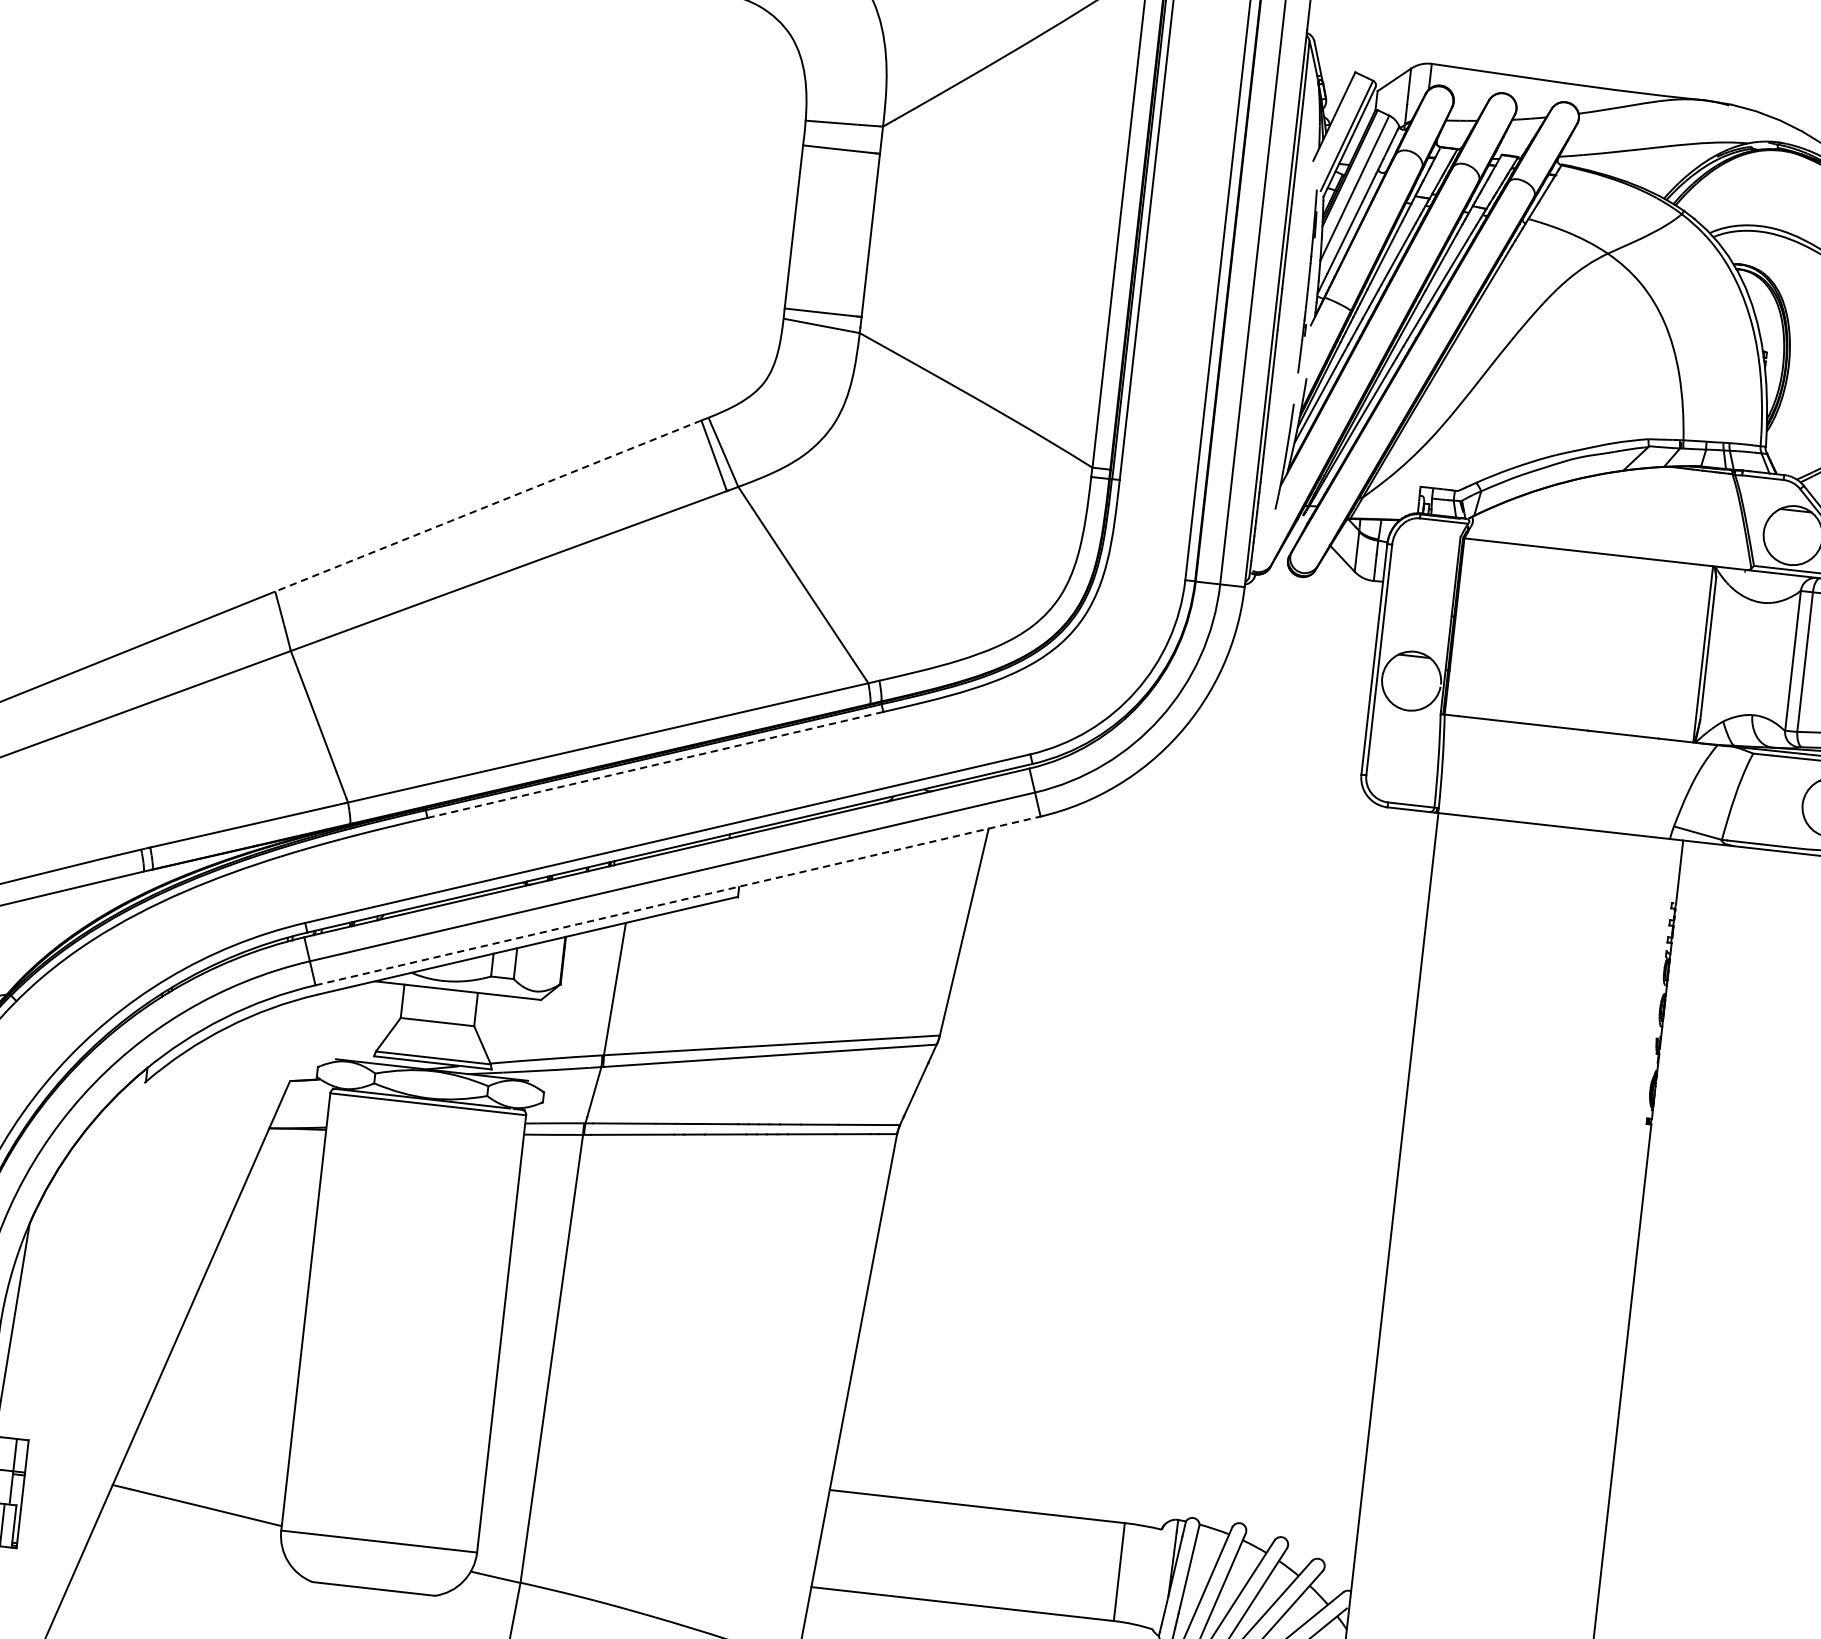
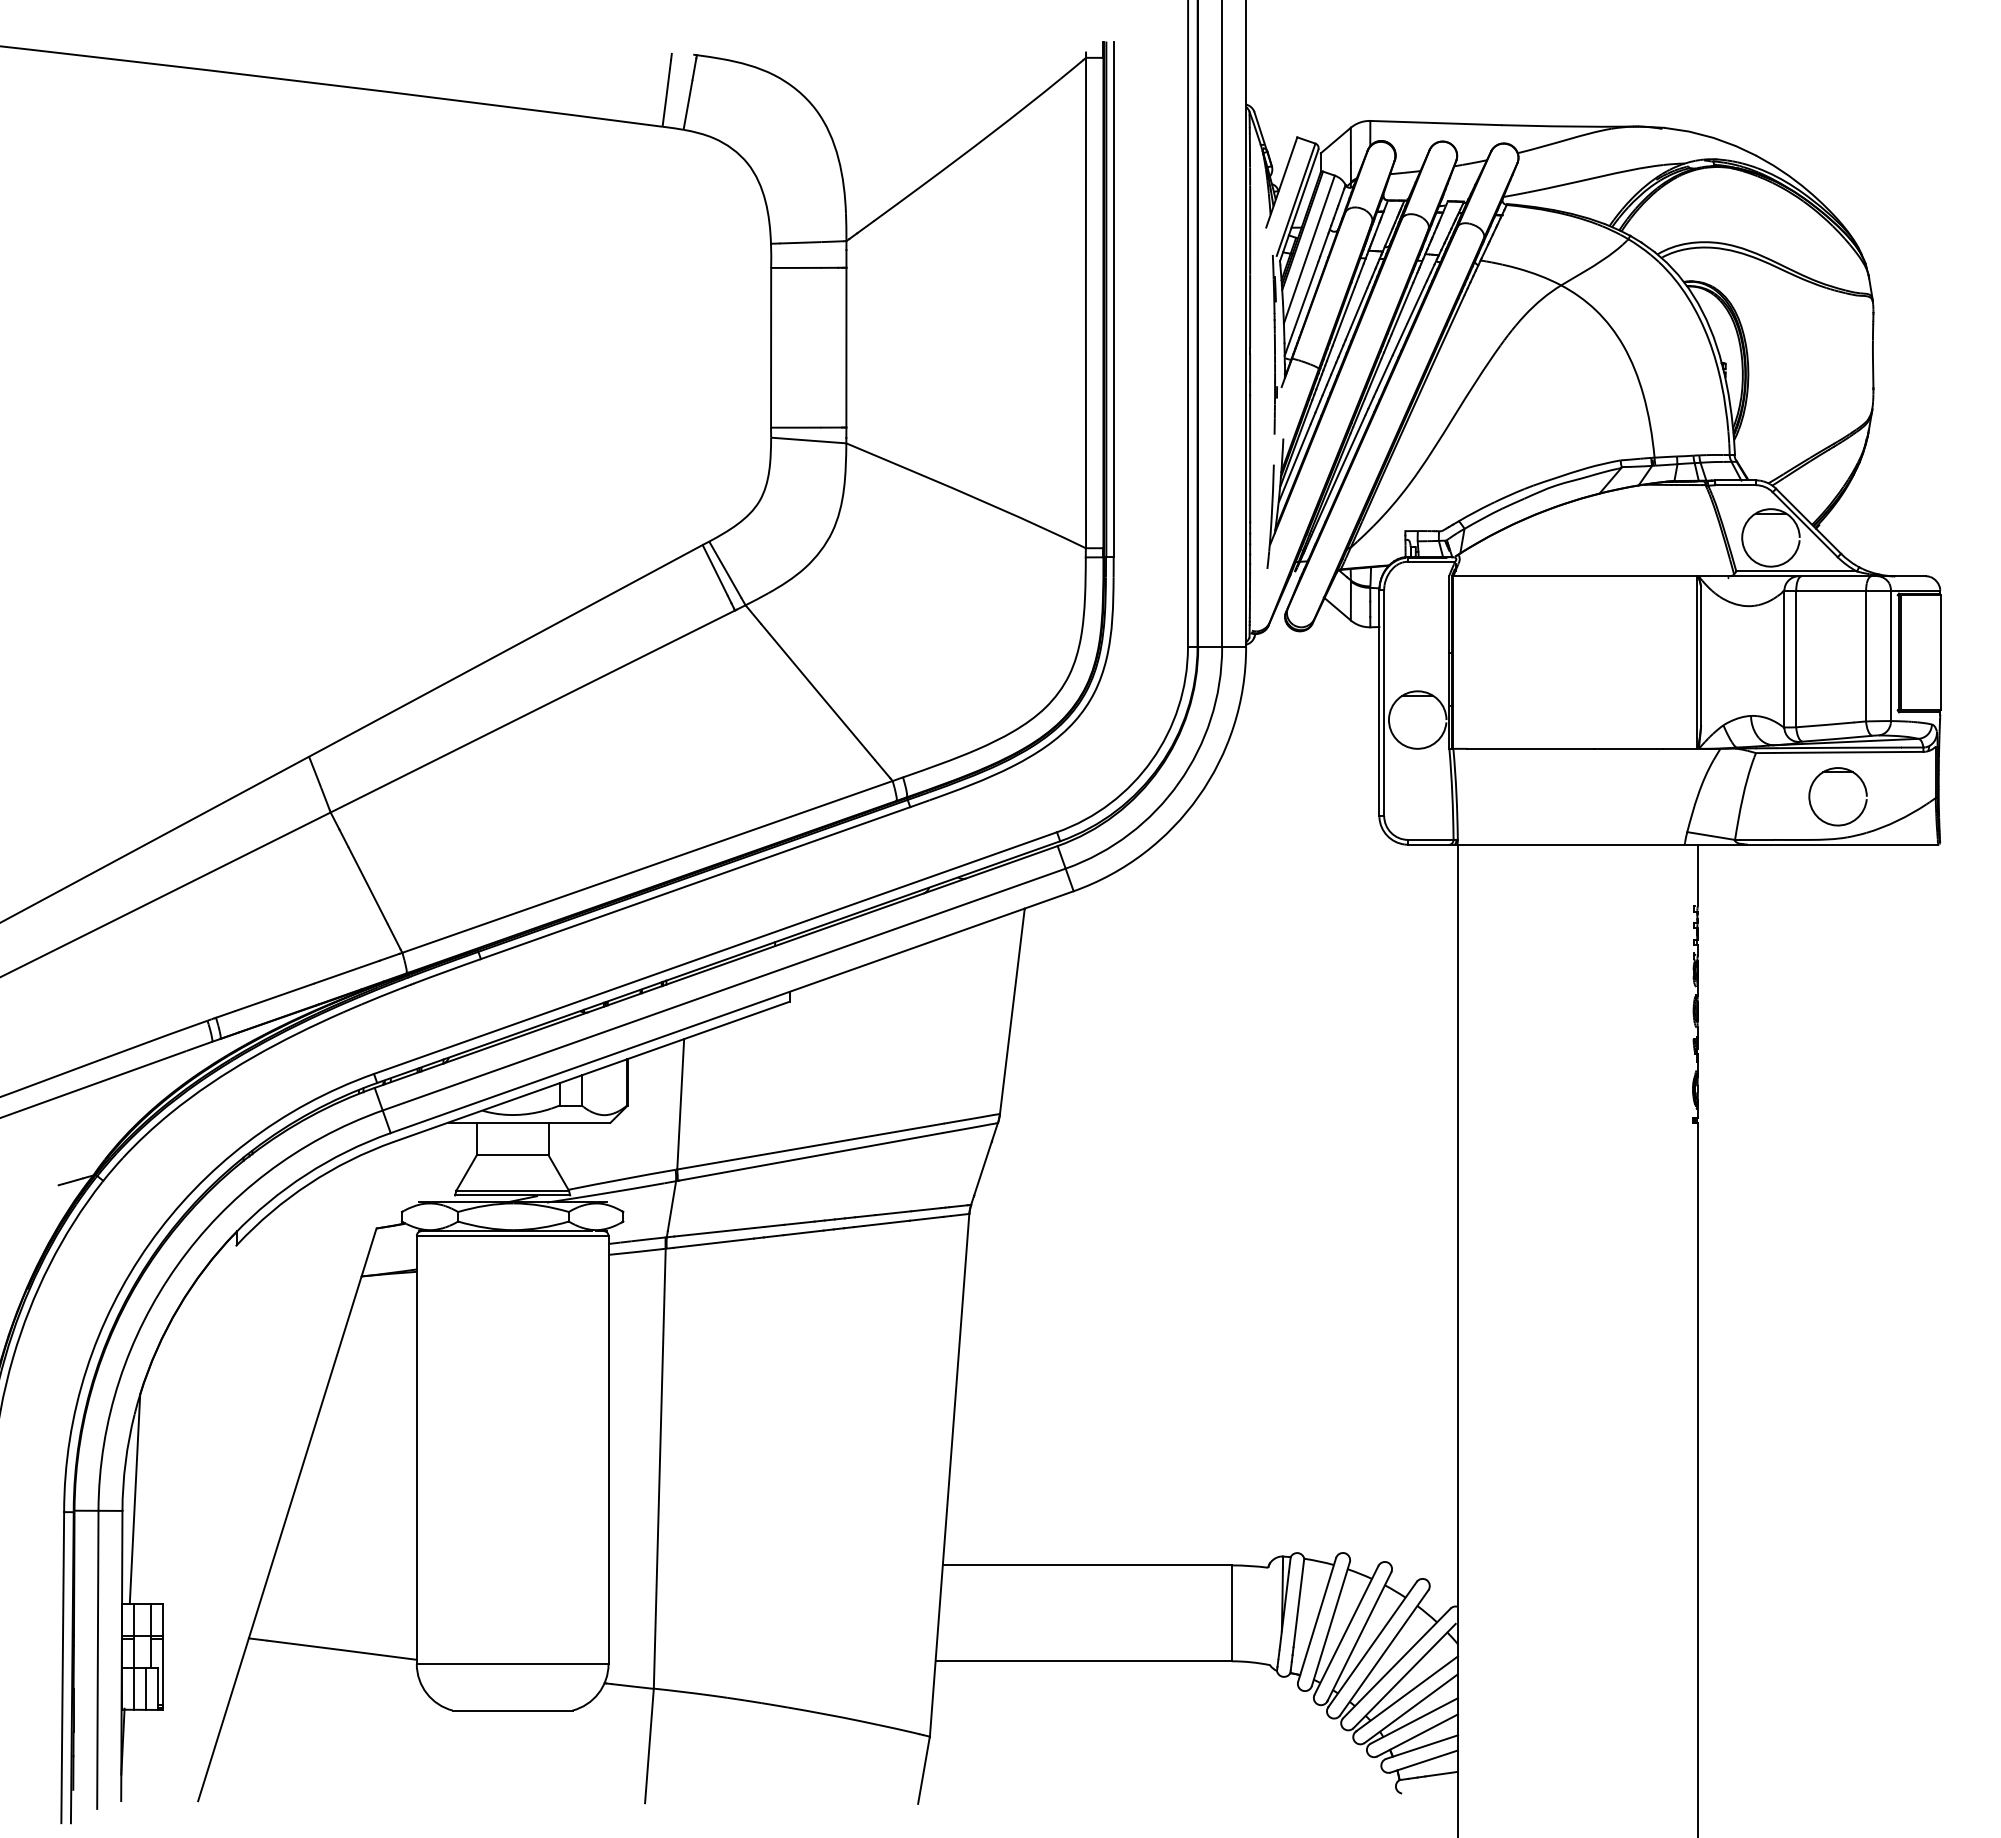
line: (487, 506) -> (505, 651), dashed -> solid
line: (655, 765) -> (695, 883), dashed -> solid
line: (678, 901) -> (732, 1012), dashed -> solid

